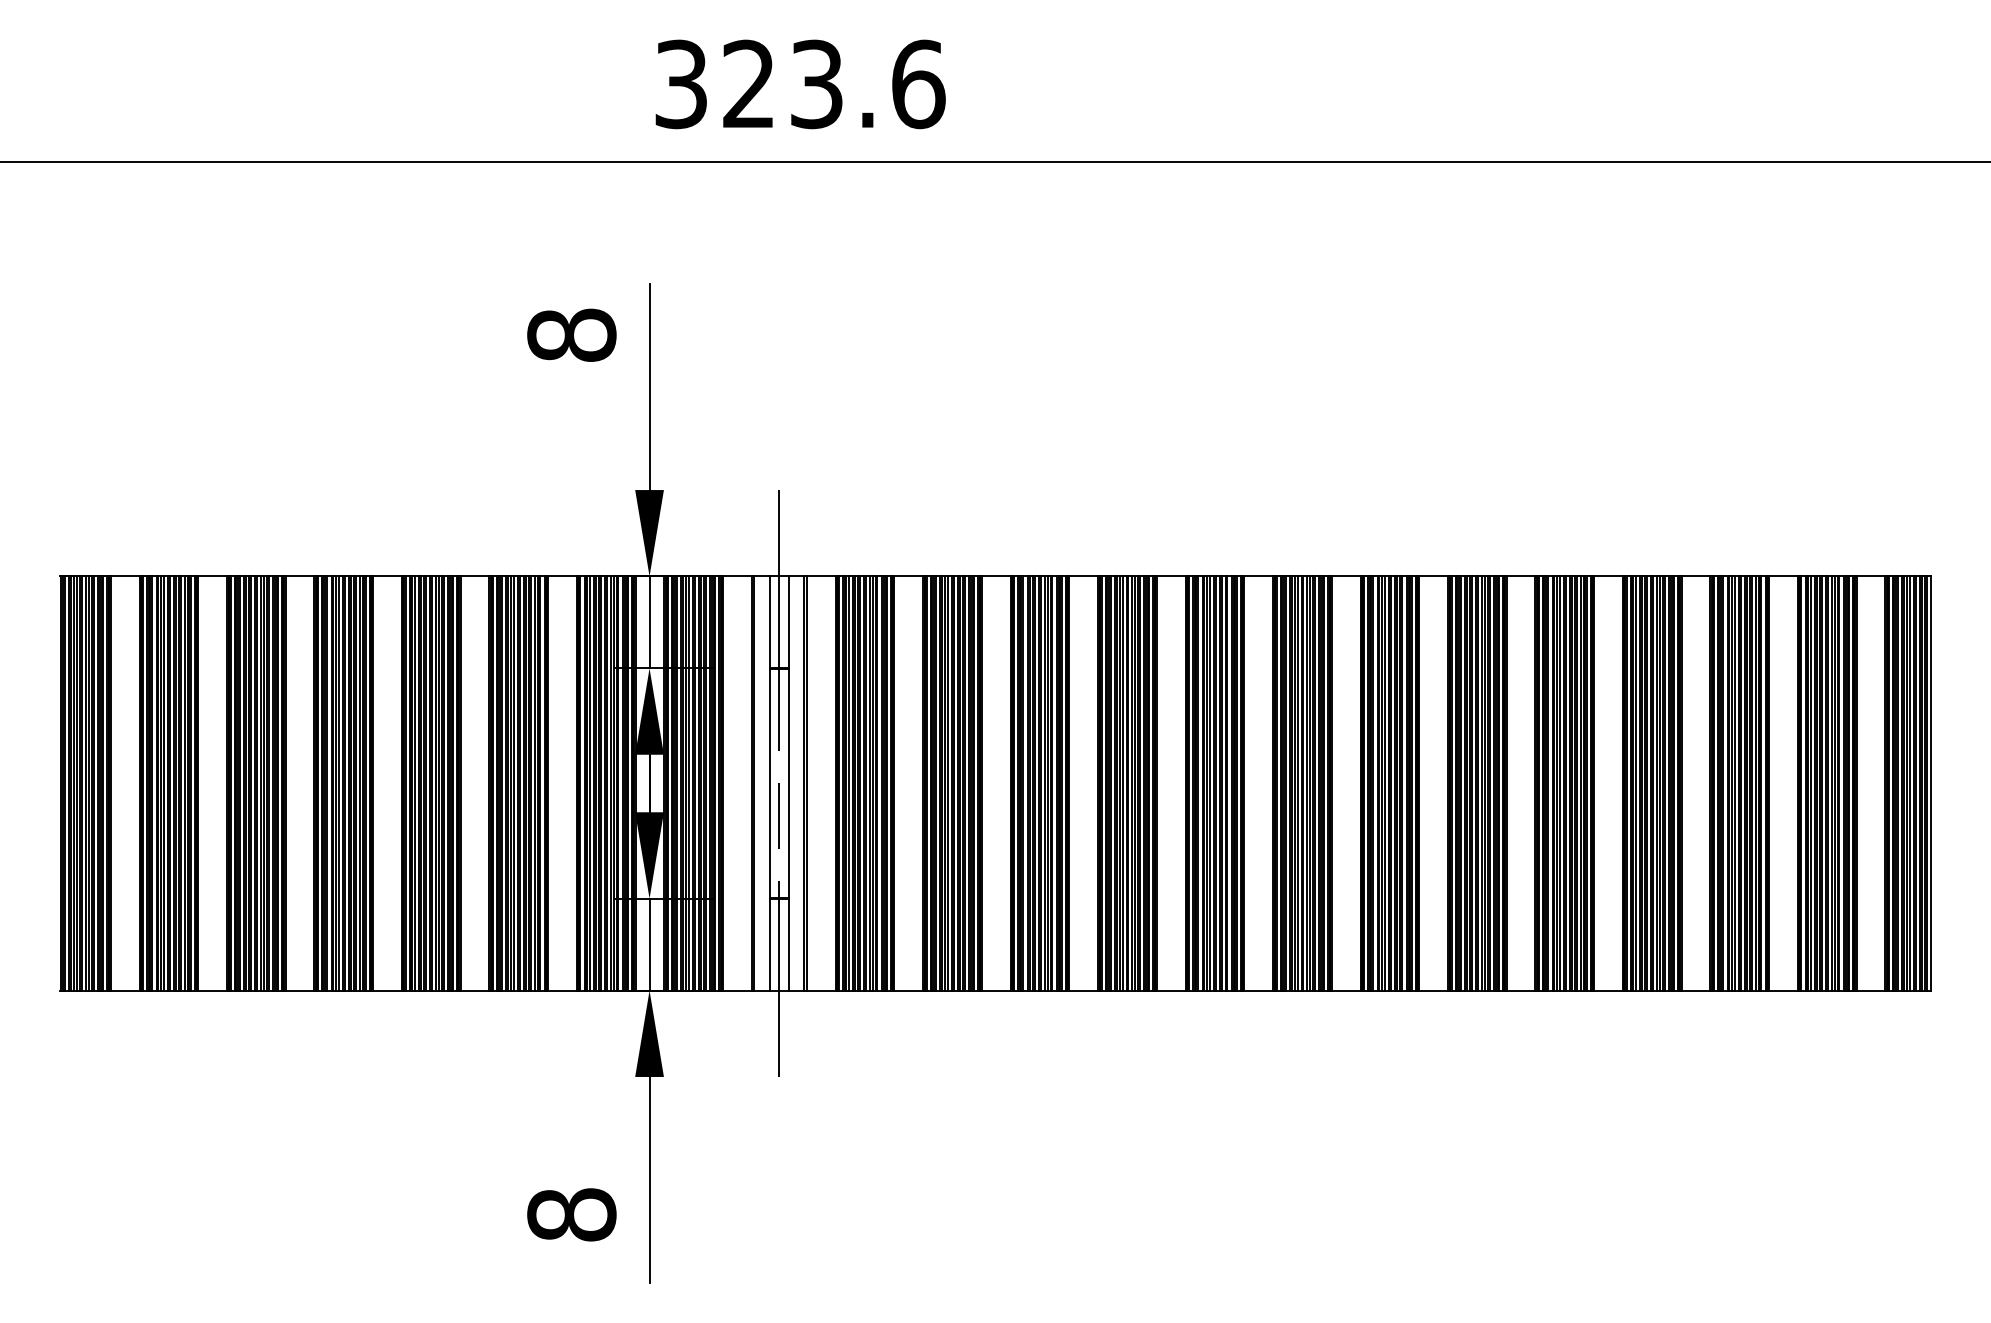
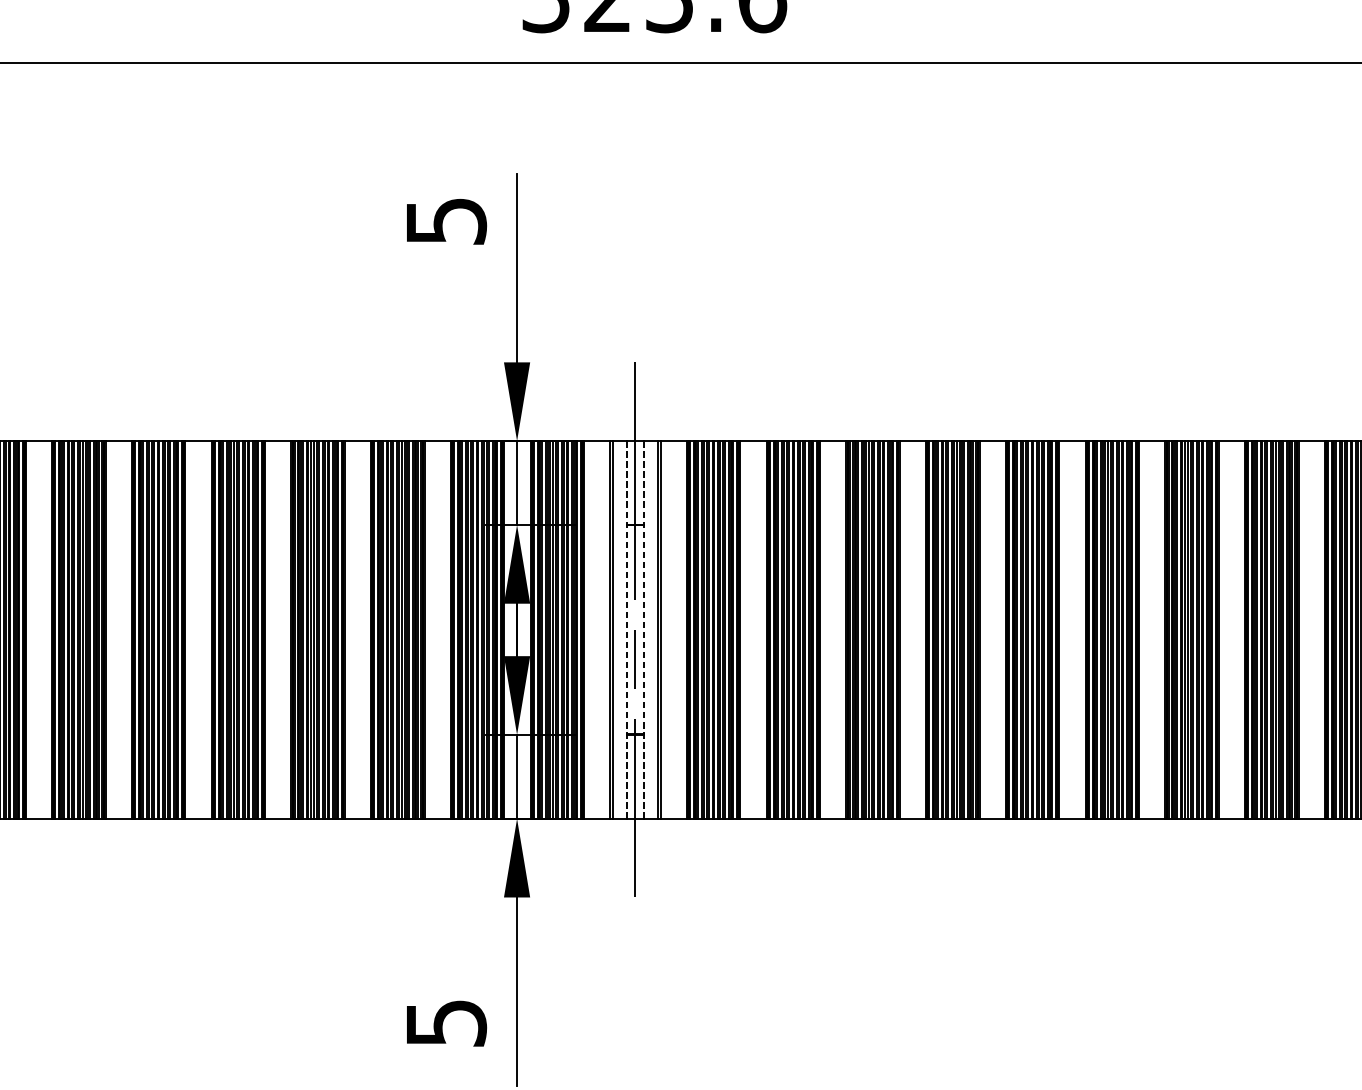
text: (571, 334) -> (445, 220), 8 -> 5
line: (769, 782) -> (626, 629), solid -> dashed
line: (789, 782) -> (644, 629), solid -> dashed
text: (571, 1214) -> (445, 1022), 8 -> 5

